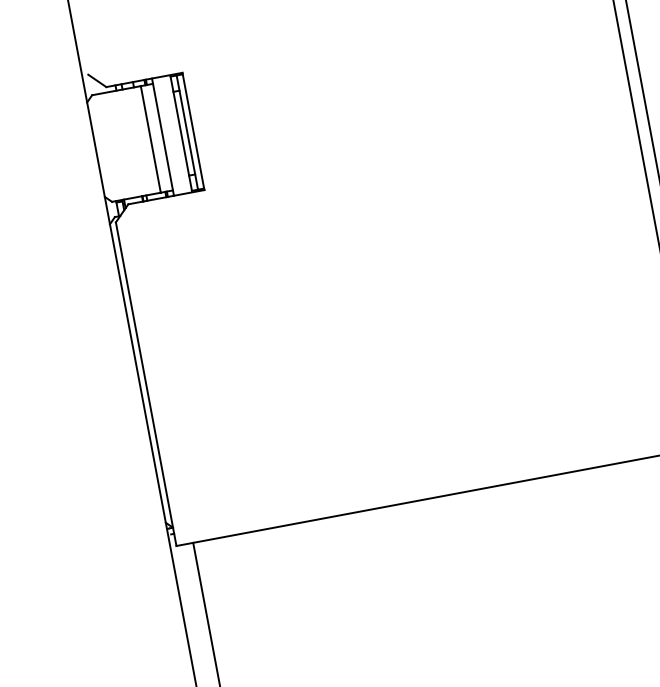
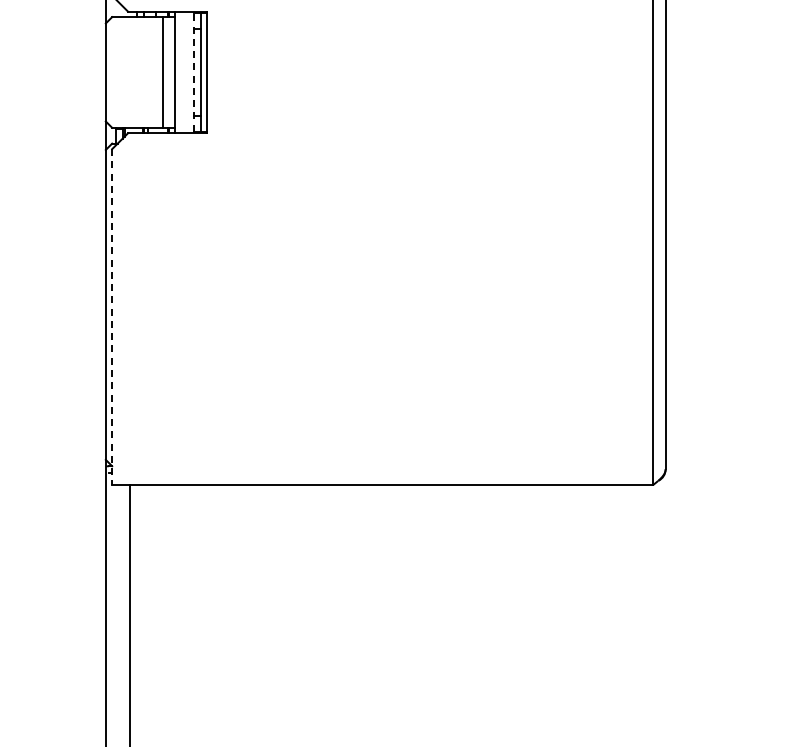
line: (181, 132) -> (194, 71), solid -> dashed
line: (146, 384) -> (112, 317), solid -> dashed

